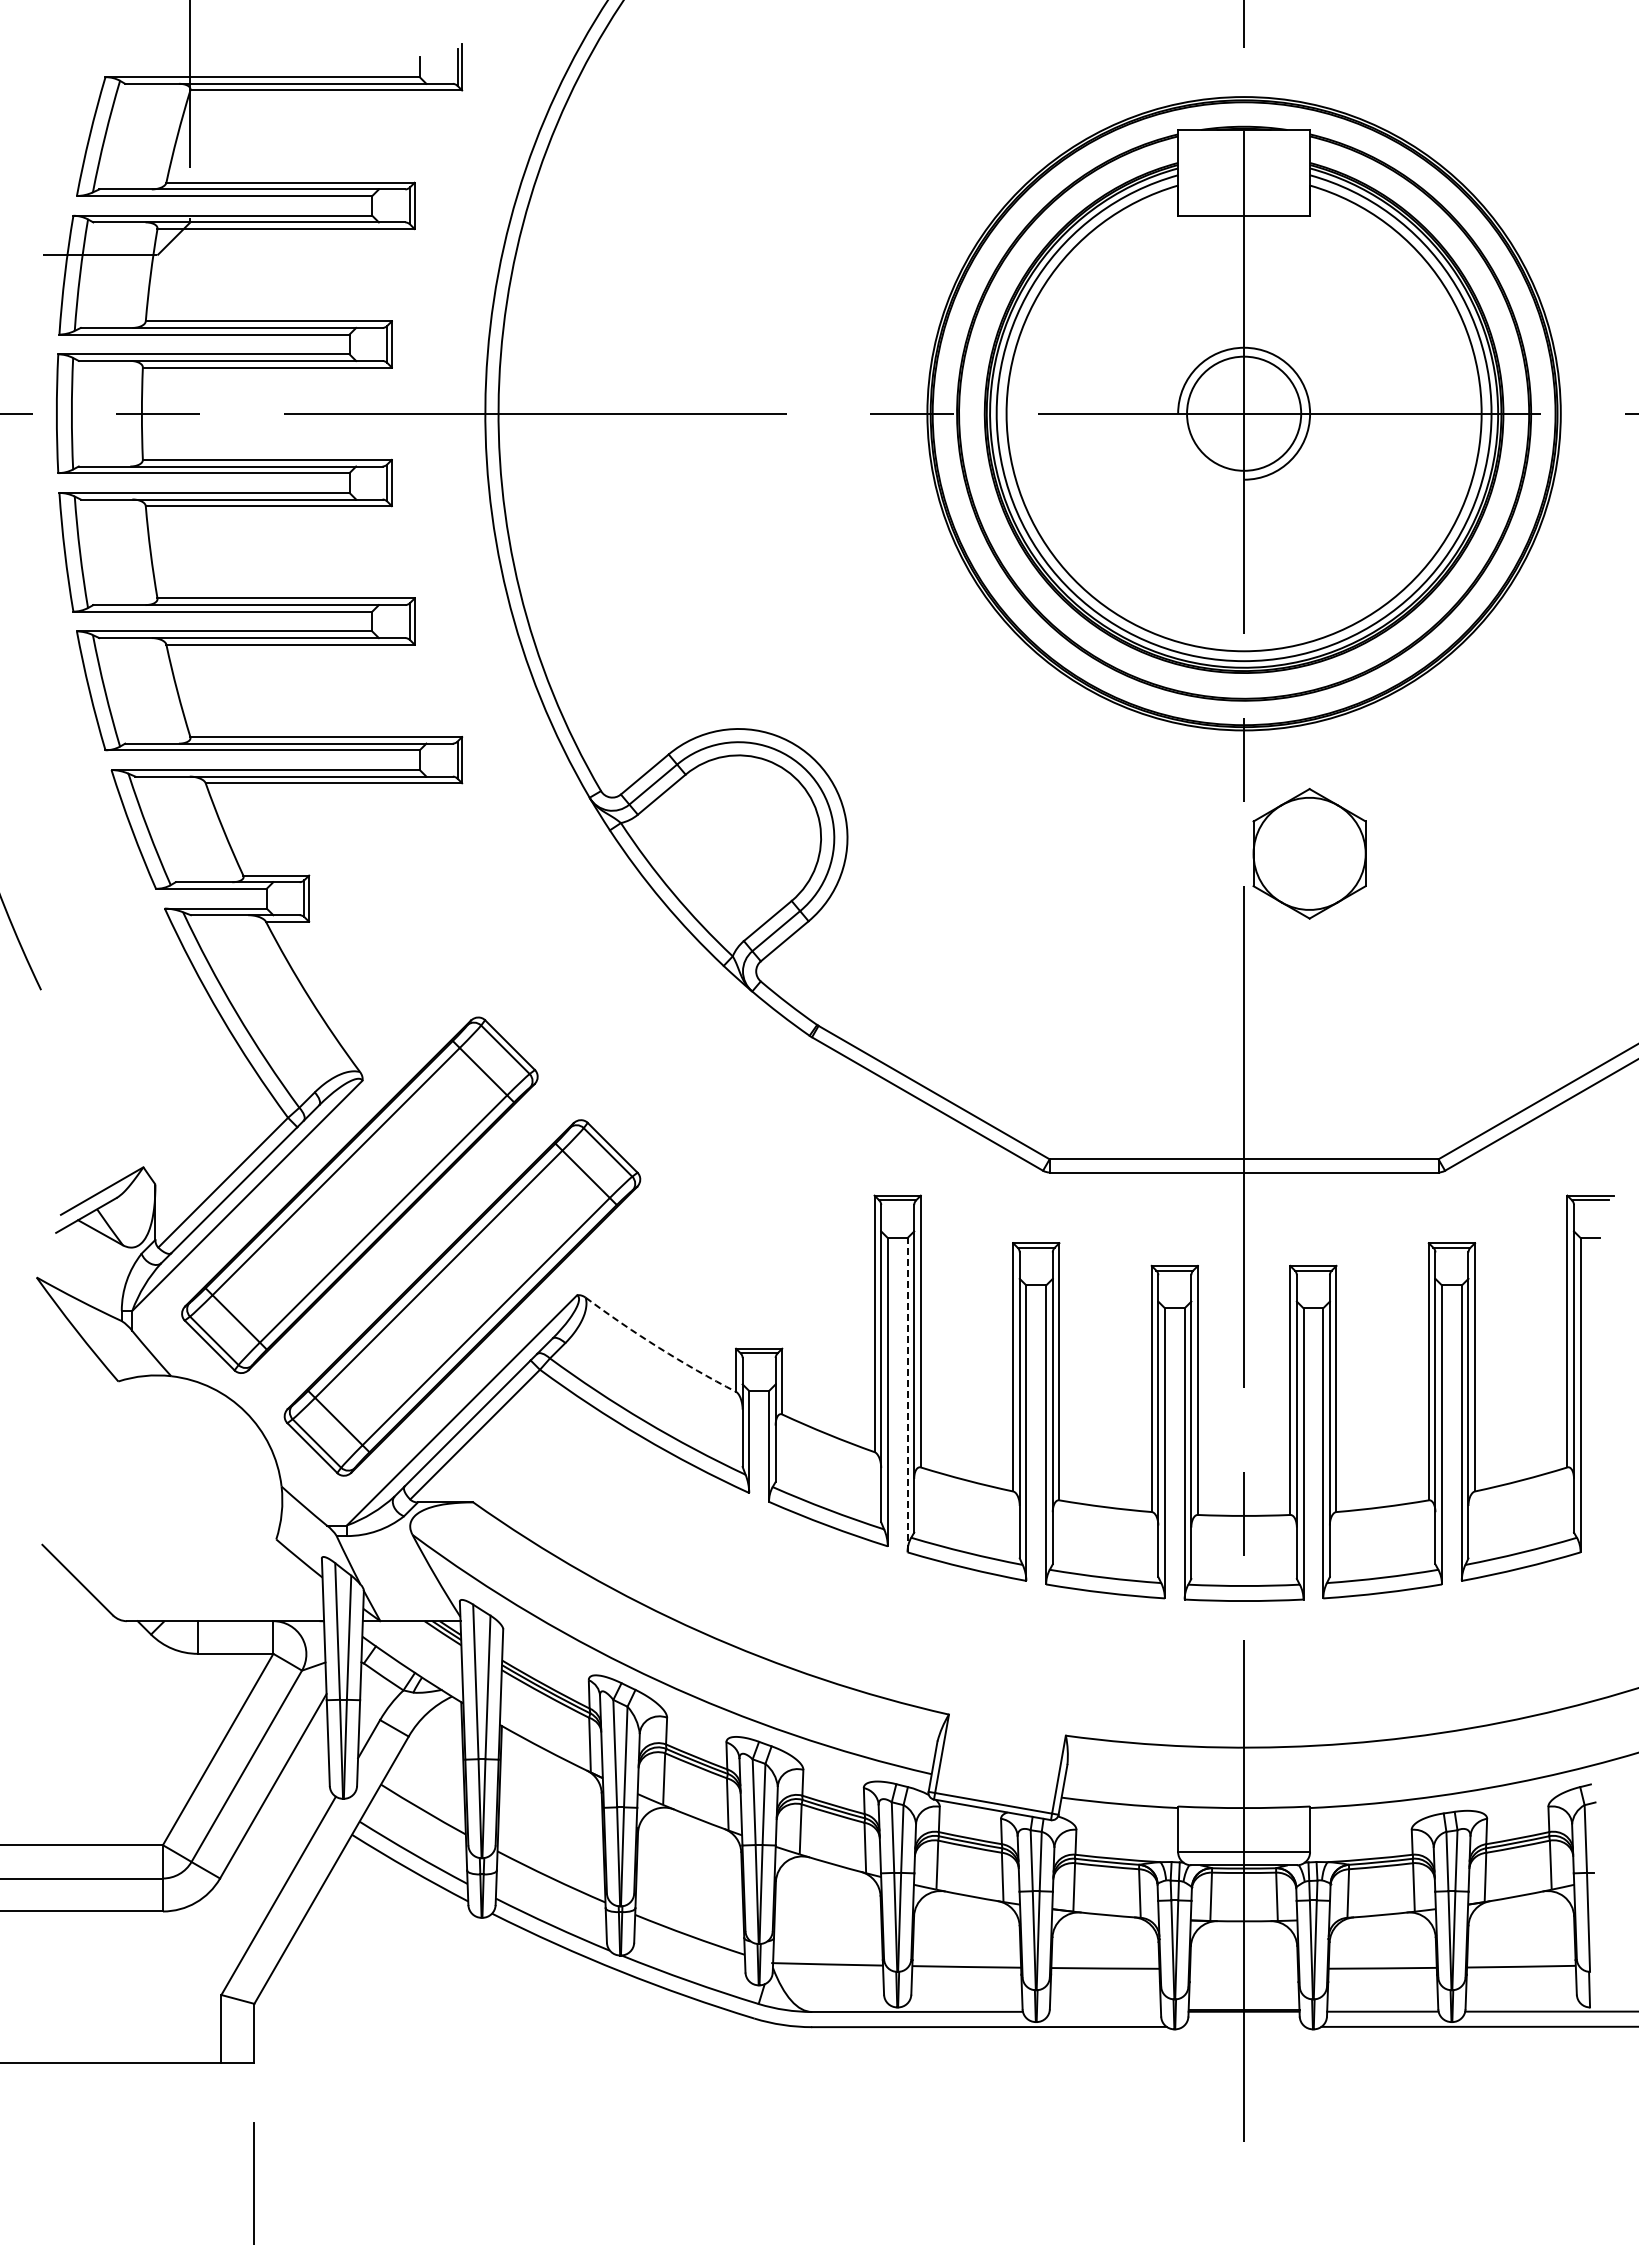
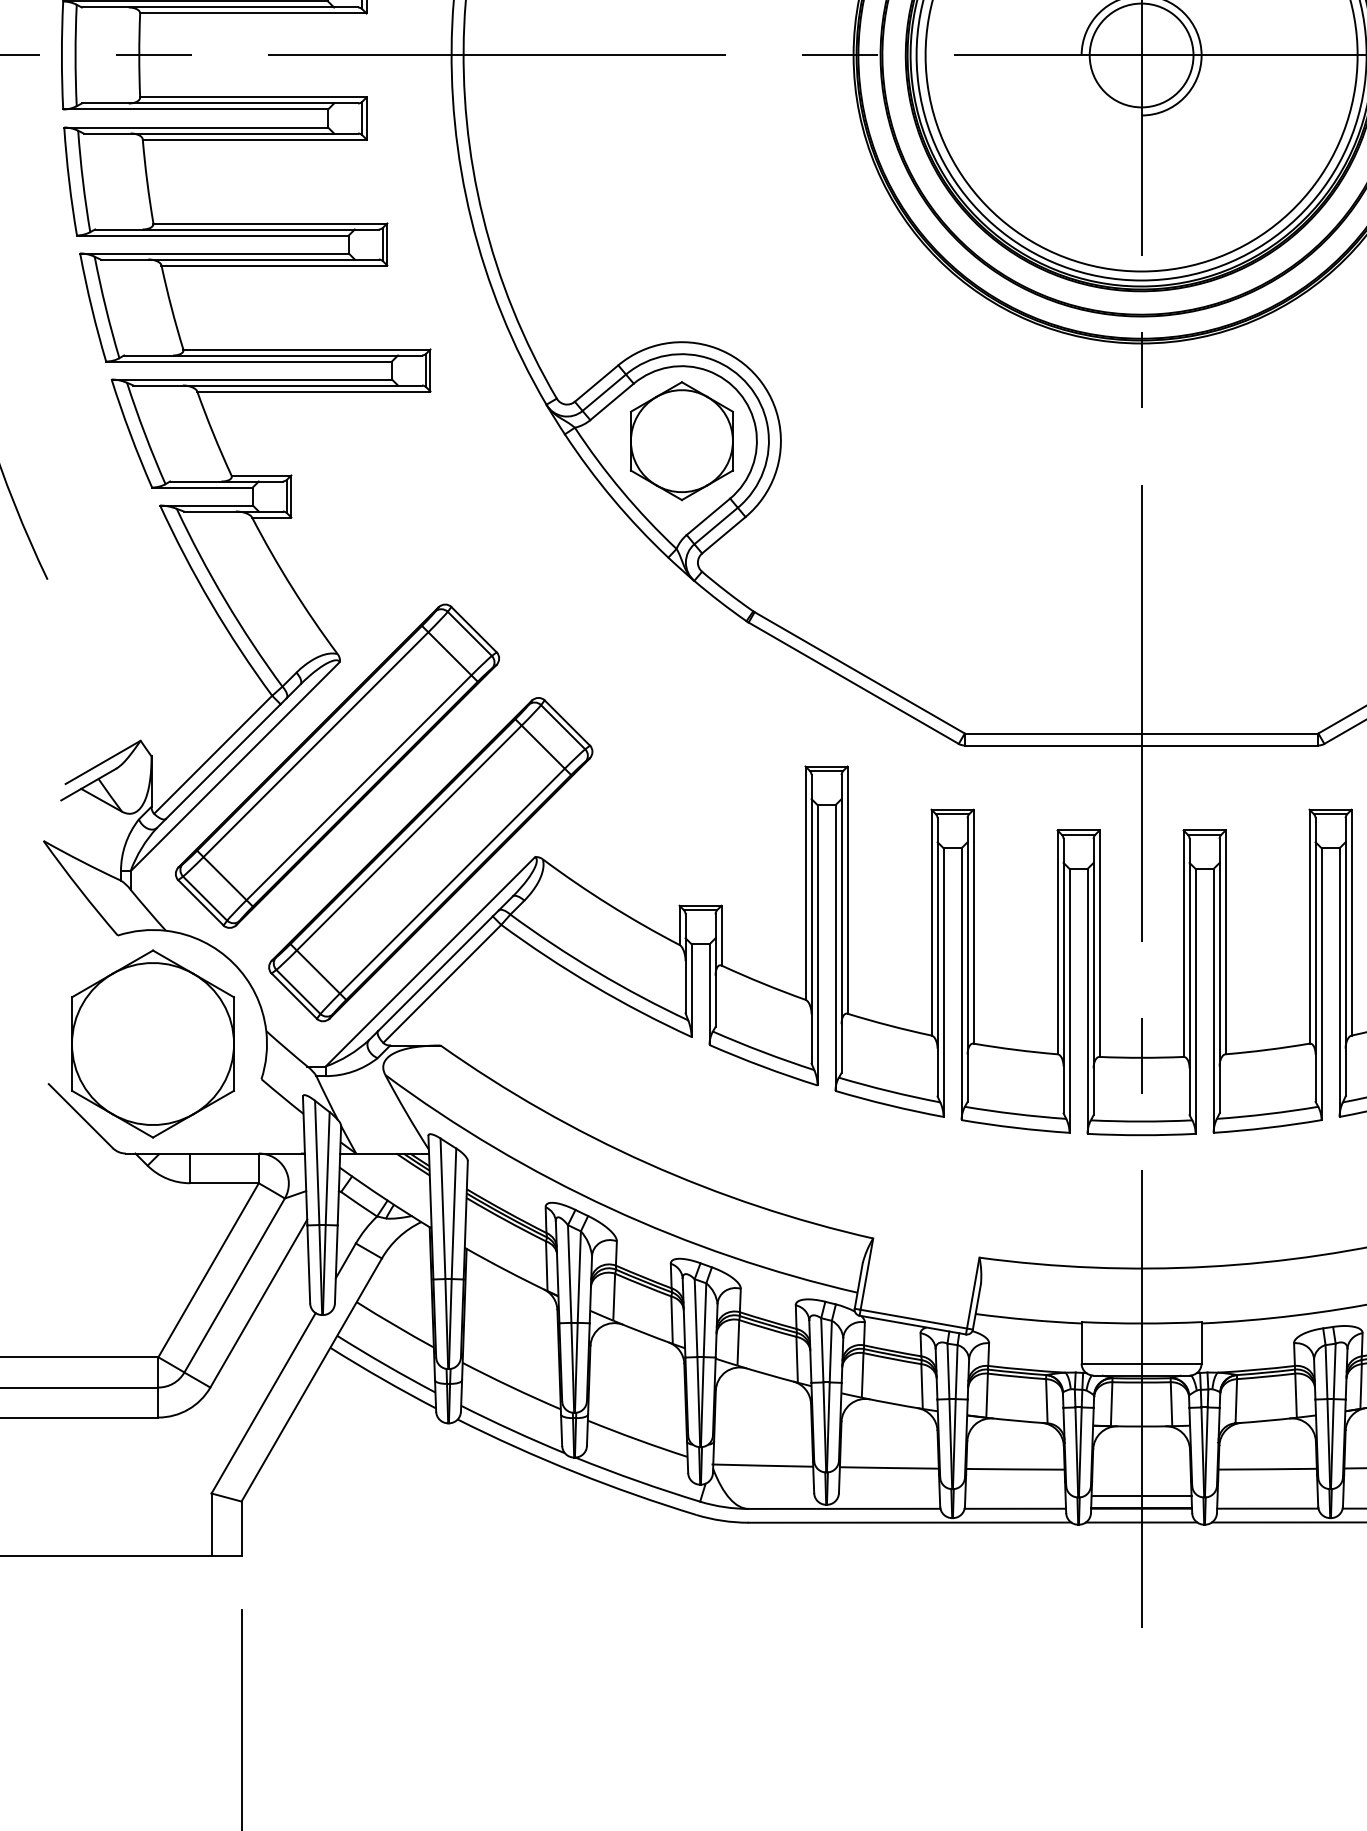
part: (1309, 853) -> (681, 440), moved
arc: (659, 1347) -> (609, 904), dashed -> solid
line: (907, 1394) -> (835, 947), dashed -> solid
part: (156, 1500) -> (152, 1043), added
line: (1244, 1997) -> (1141, 1495), added
line: (1104, 2011) -> (1014, 1508), added
line: (1243, 2026) -> (1141, 1522), added

